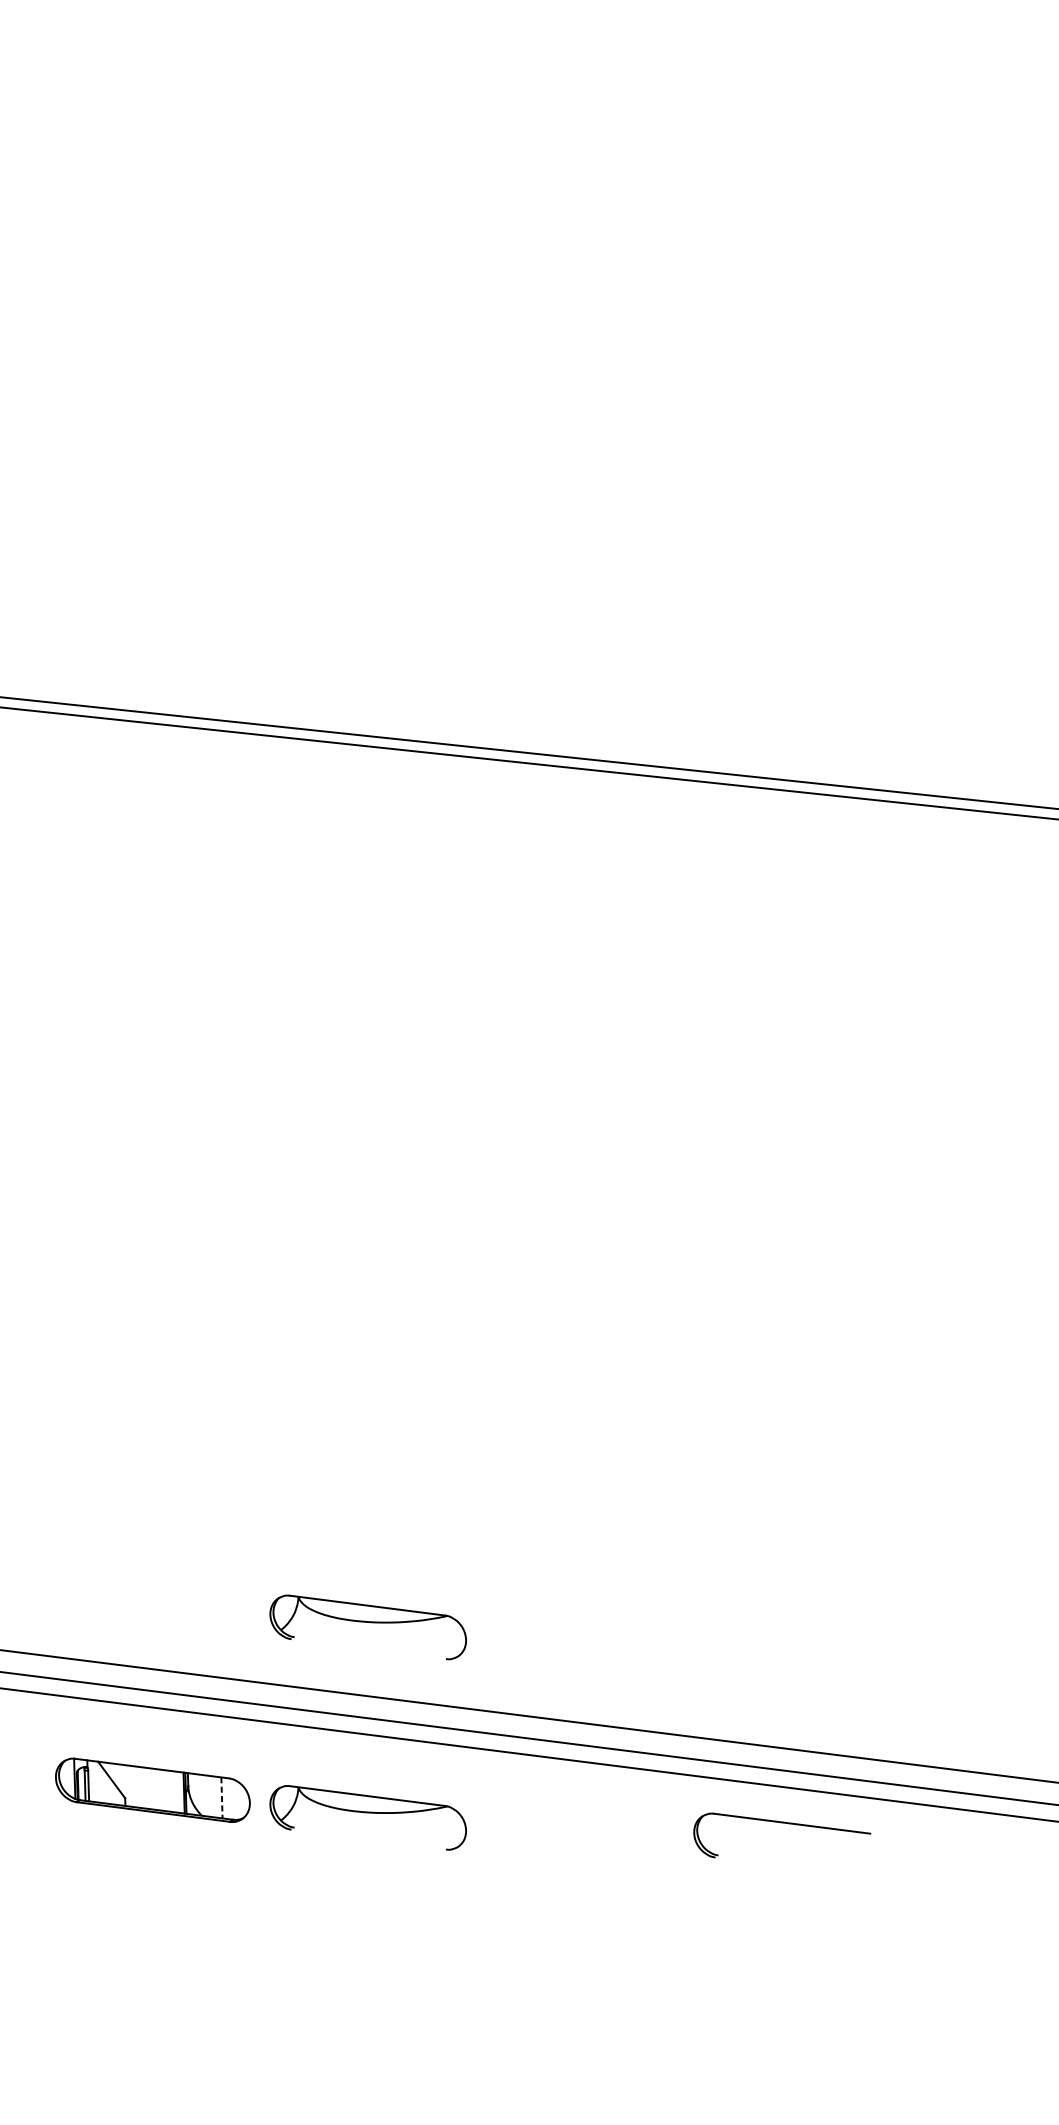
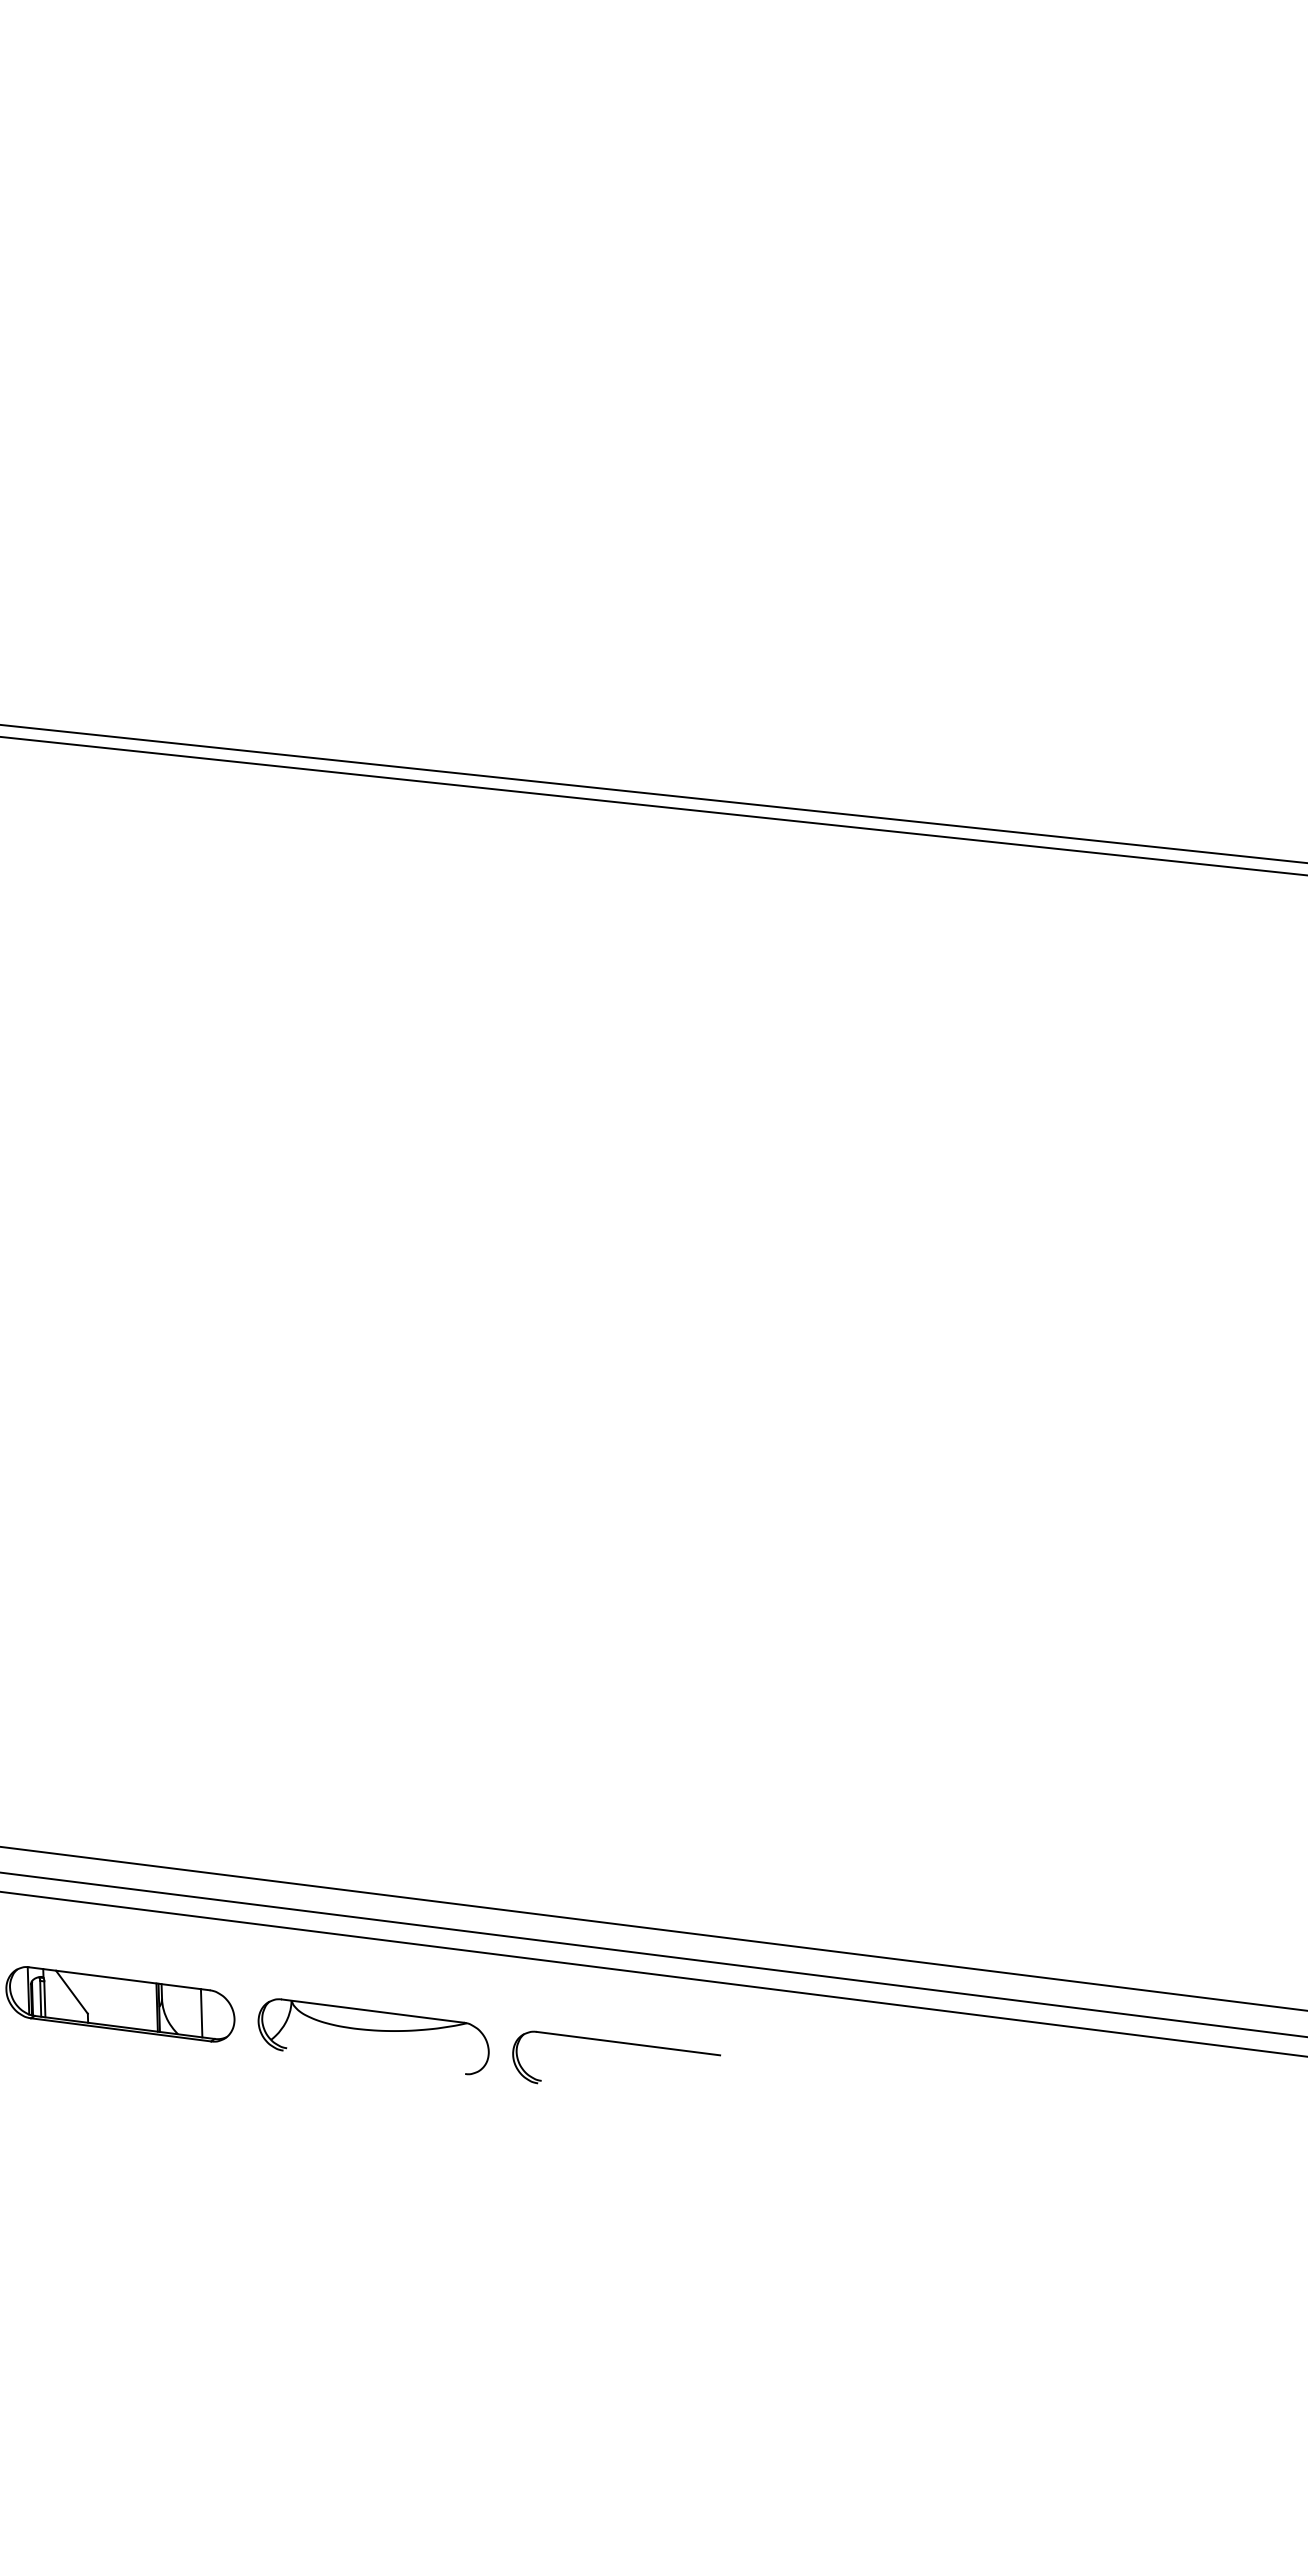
part: (368, 1627) -> (373, 1812), removed
line: (221, 1798) -> (201, 2013), dashed -> solid
part: (782, 1823) -> (617, 2043), moved

